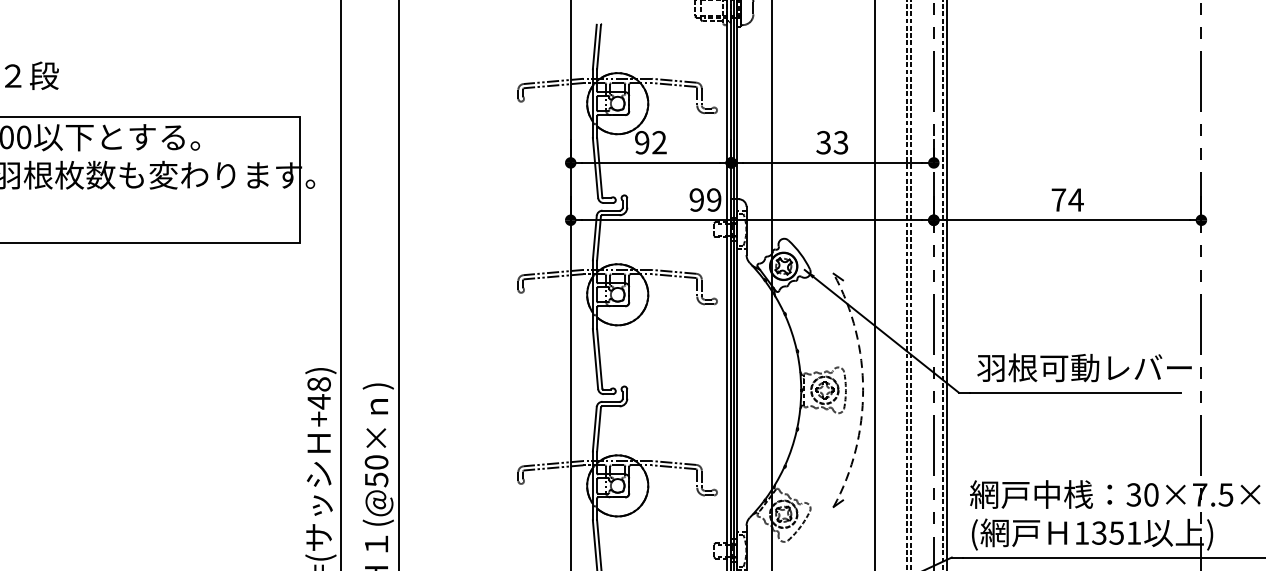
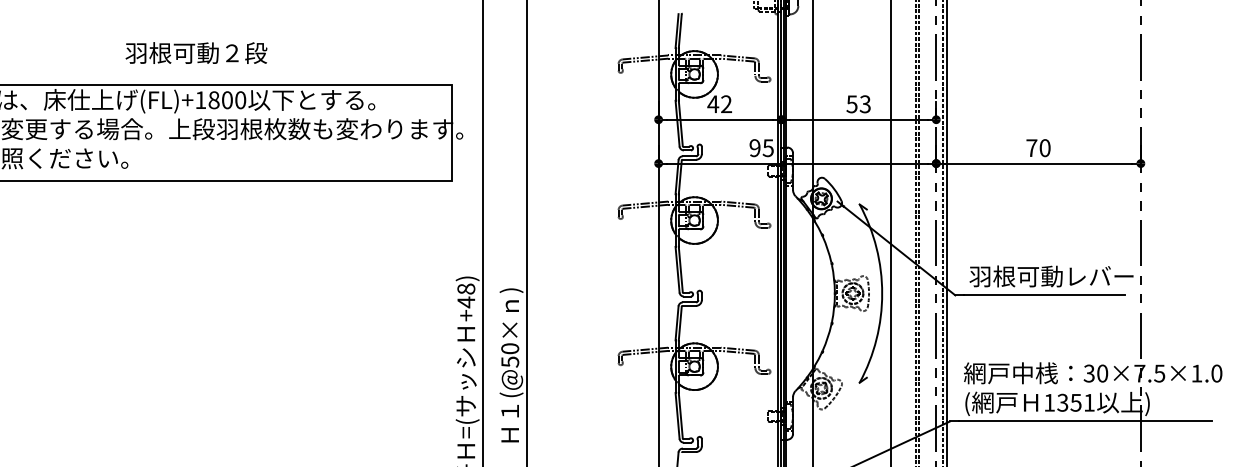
text: (824, 141) -> (852, 103), 33 -> 53
text: (642, 142) -> (713, 104), 92 -> 42
text: (713, 200) -> (767, 148), 99 -> 95
text: (1076, 200) -> (1045, 148), 74 -> 70
arc: (863, 390) -> (882, 293), dashed -> solid

